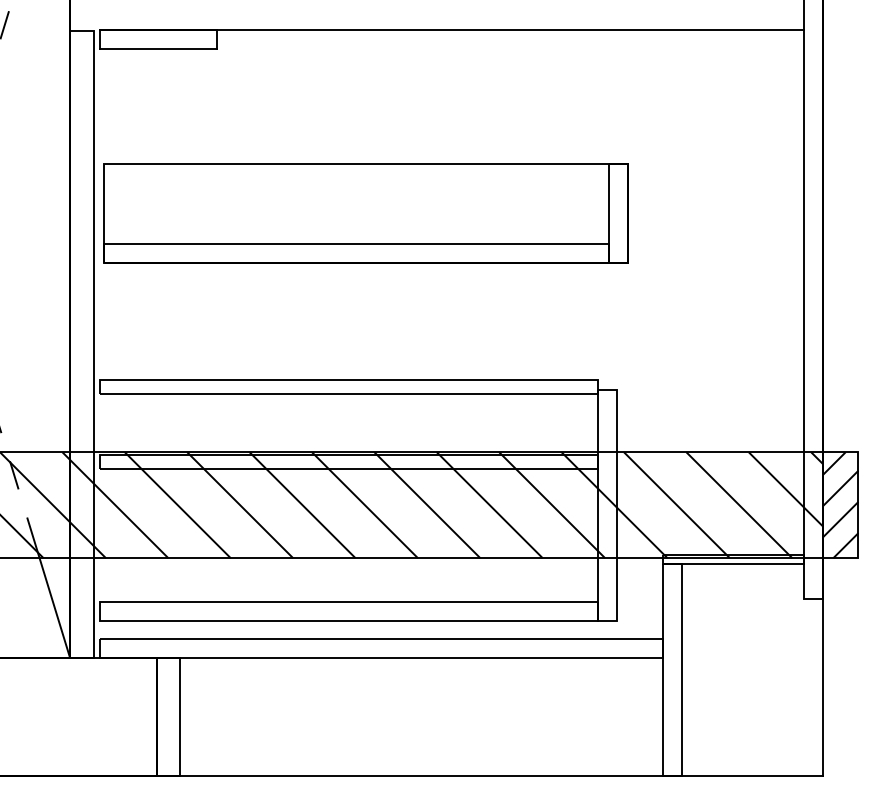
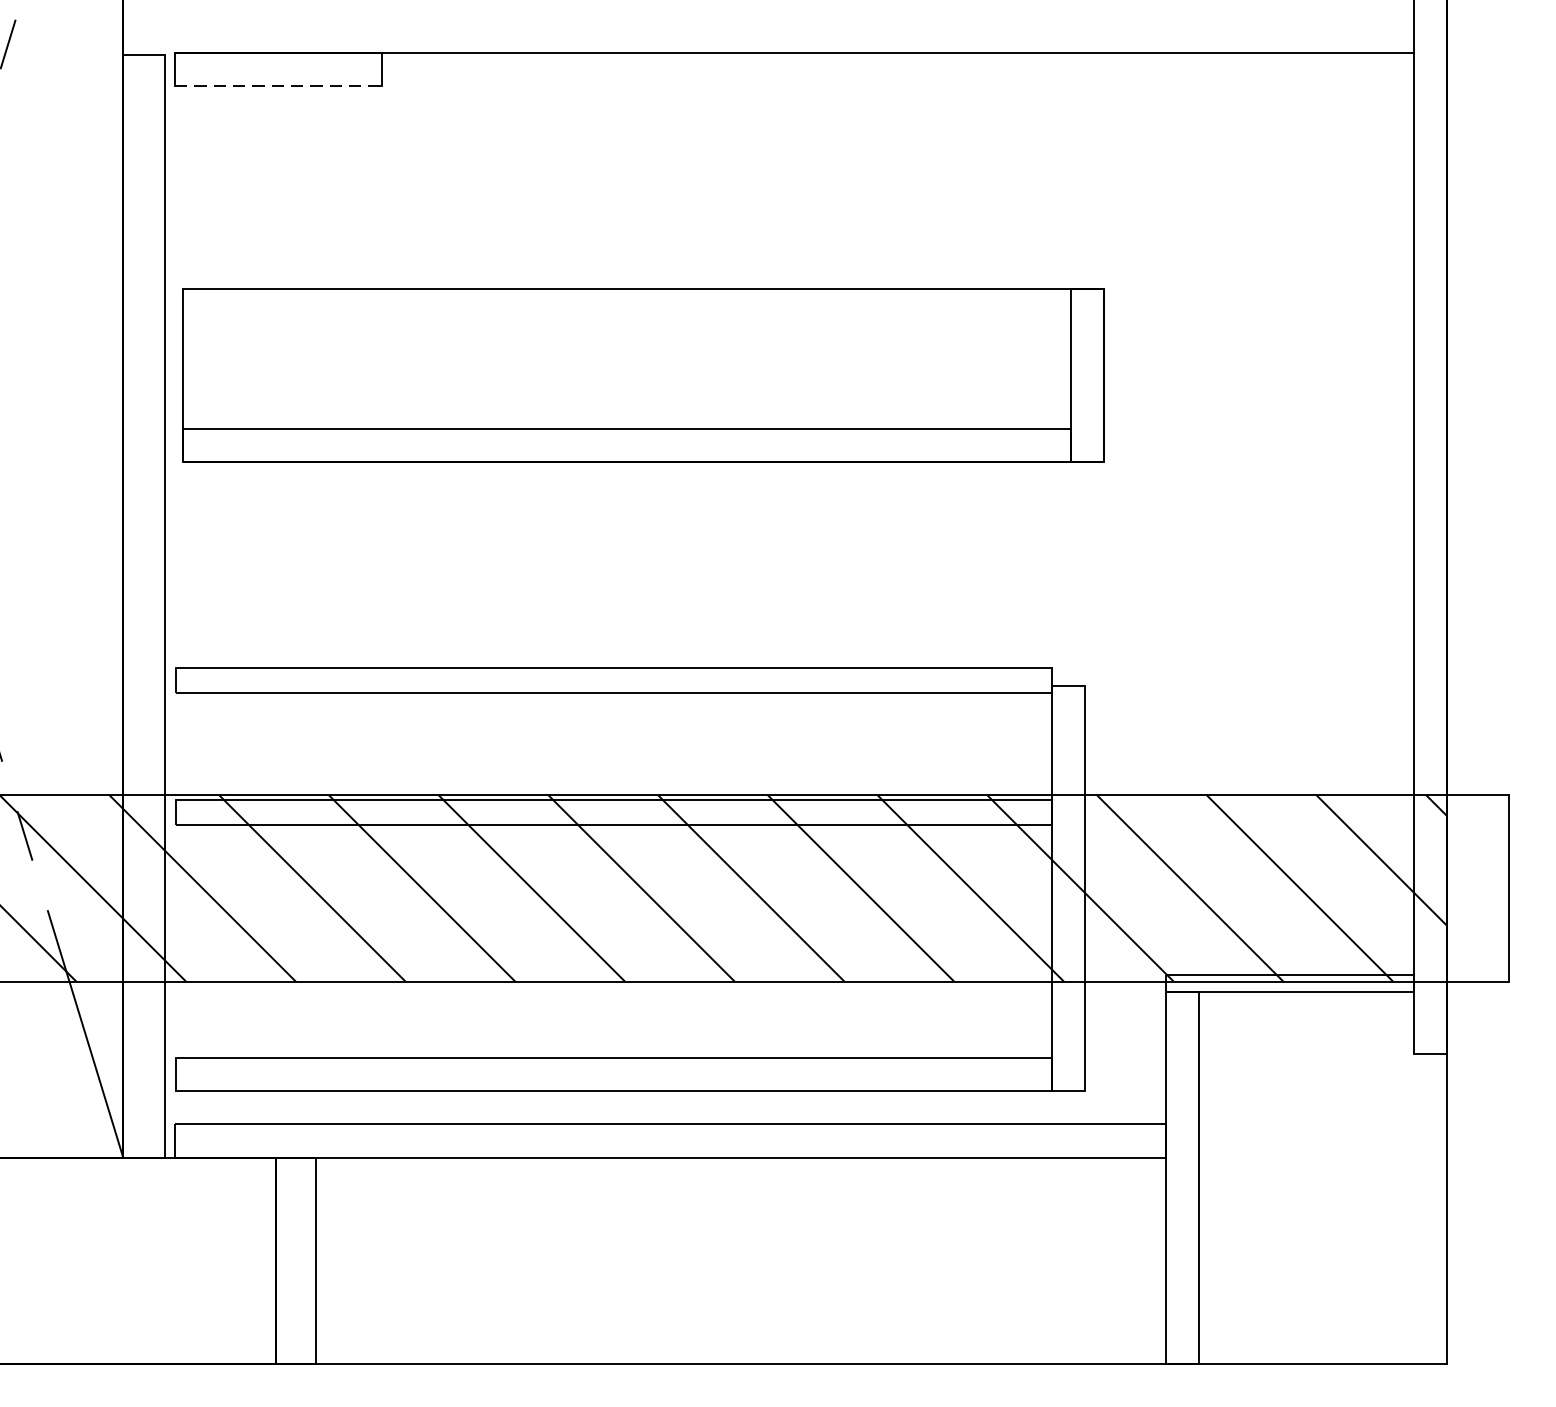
line: (158, 48) -> (278, 85), solid -> dashed
hatch: (840, 505) -> (1477, 889), removed

